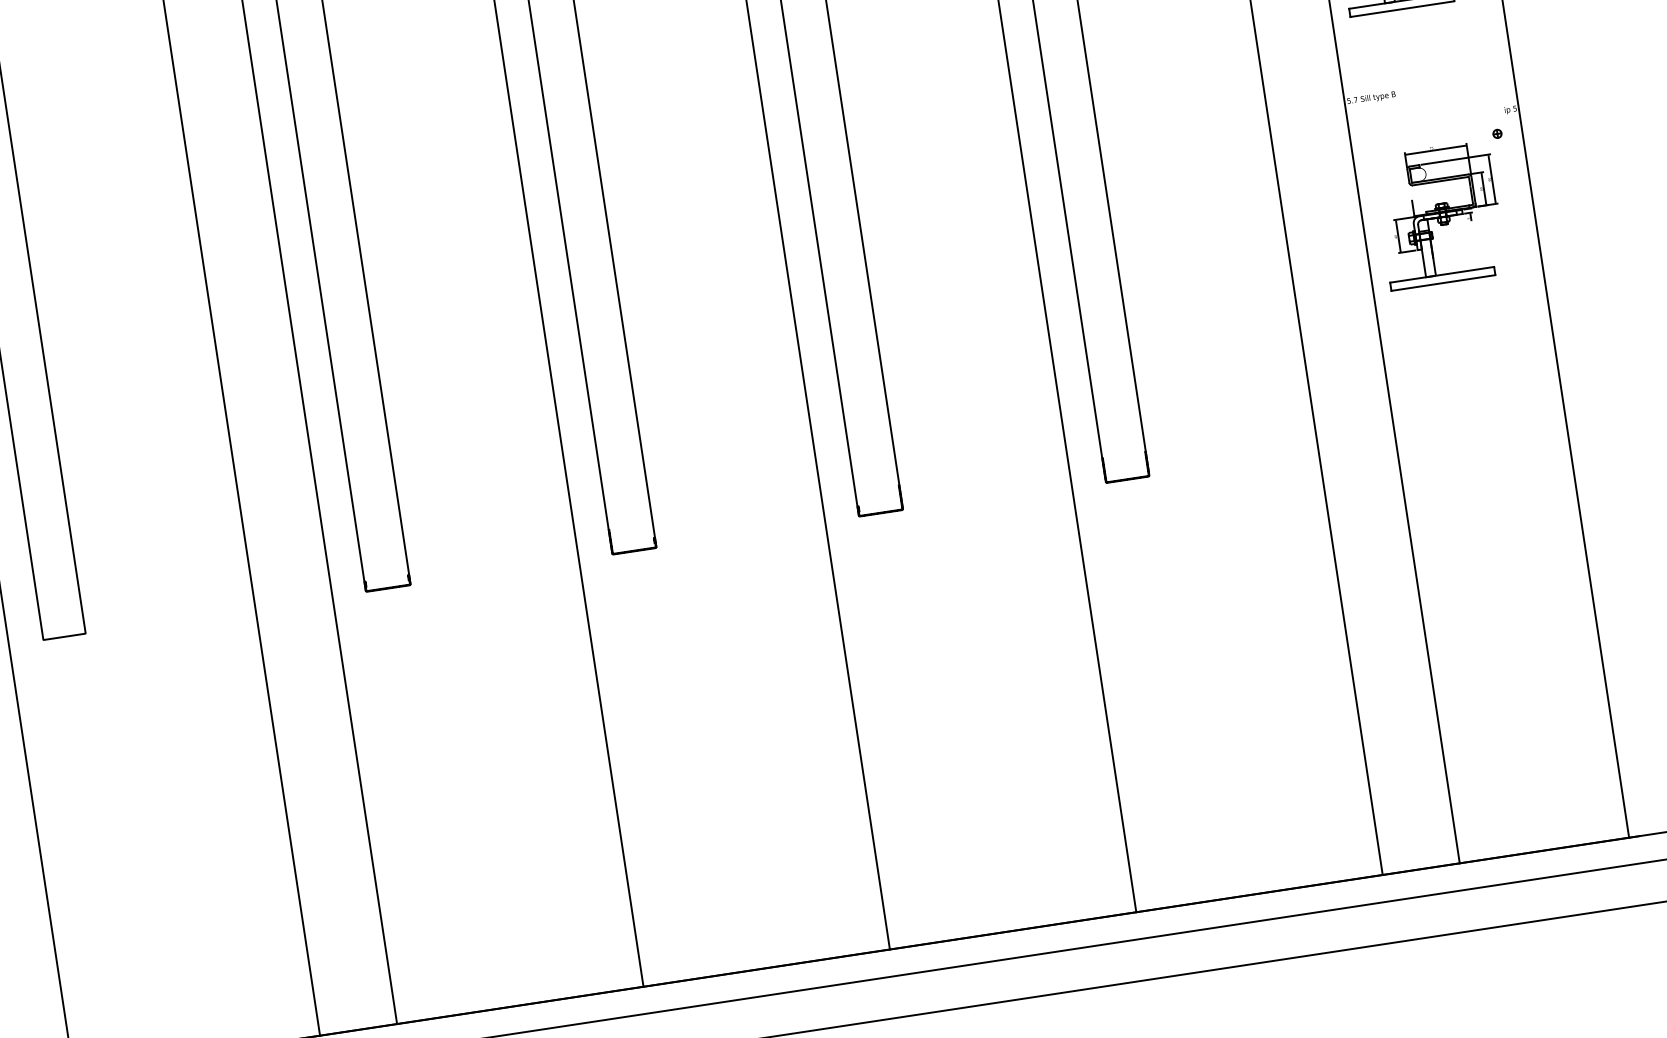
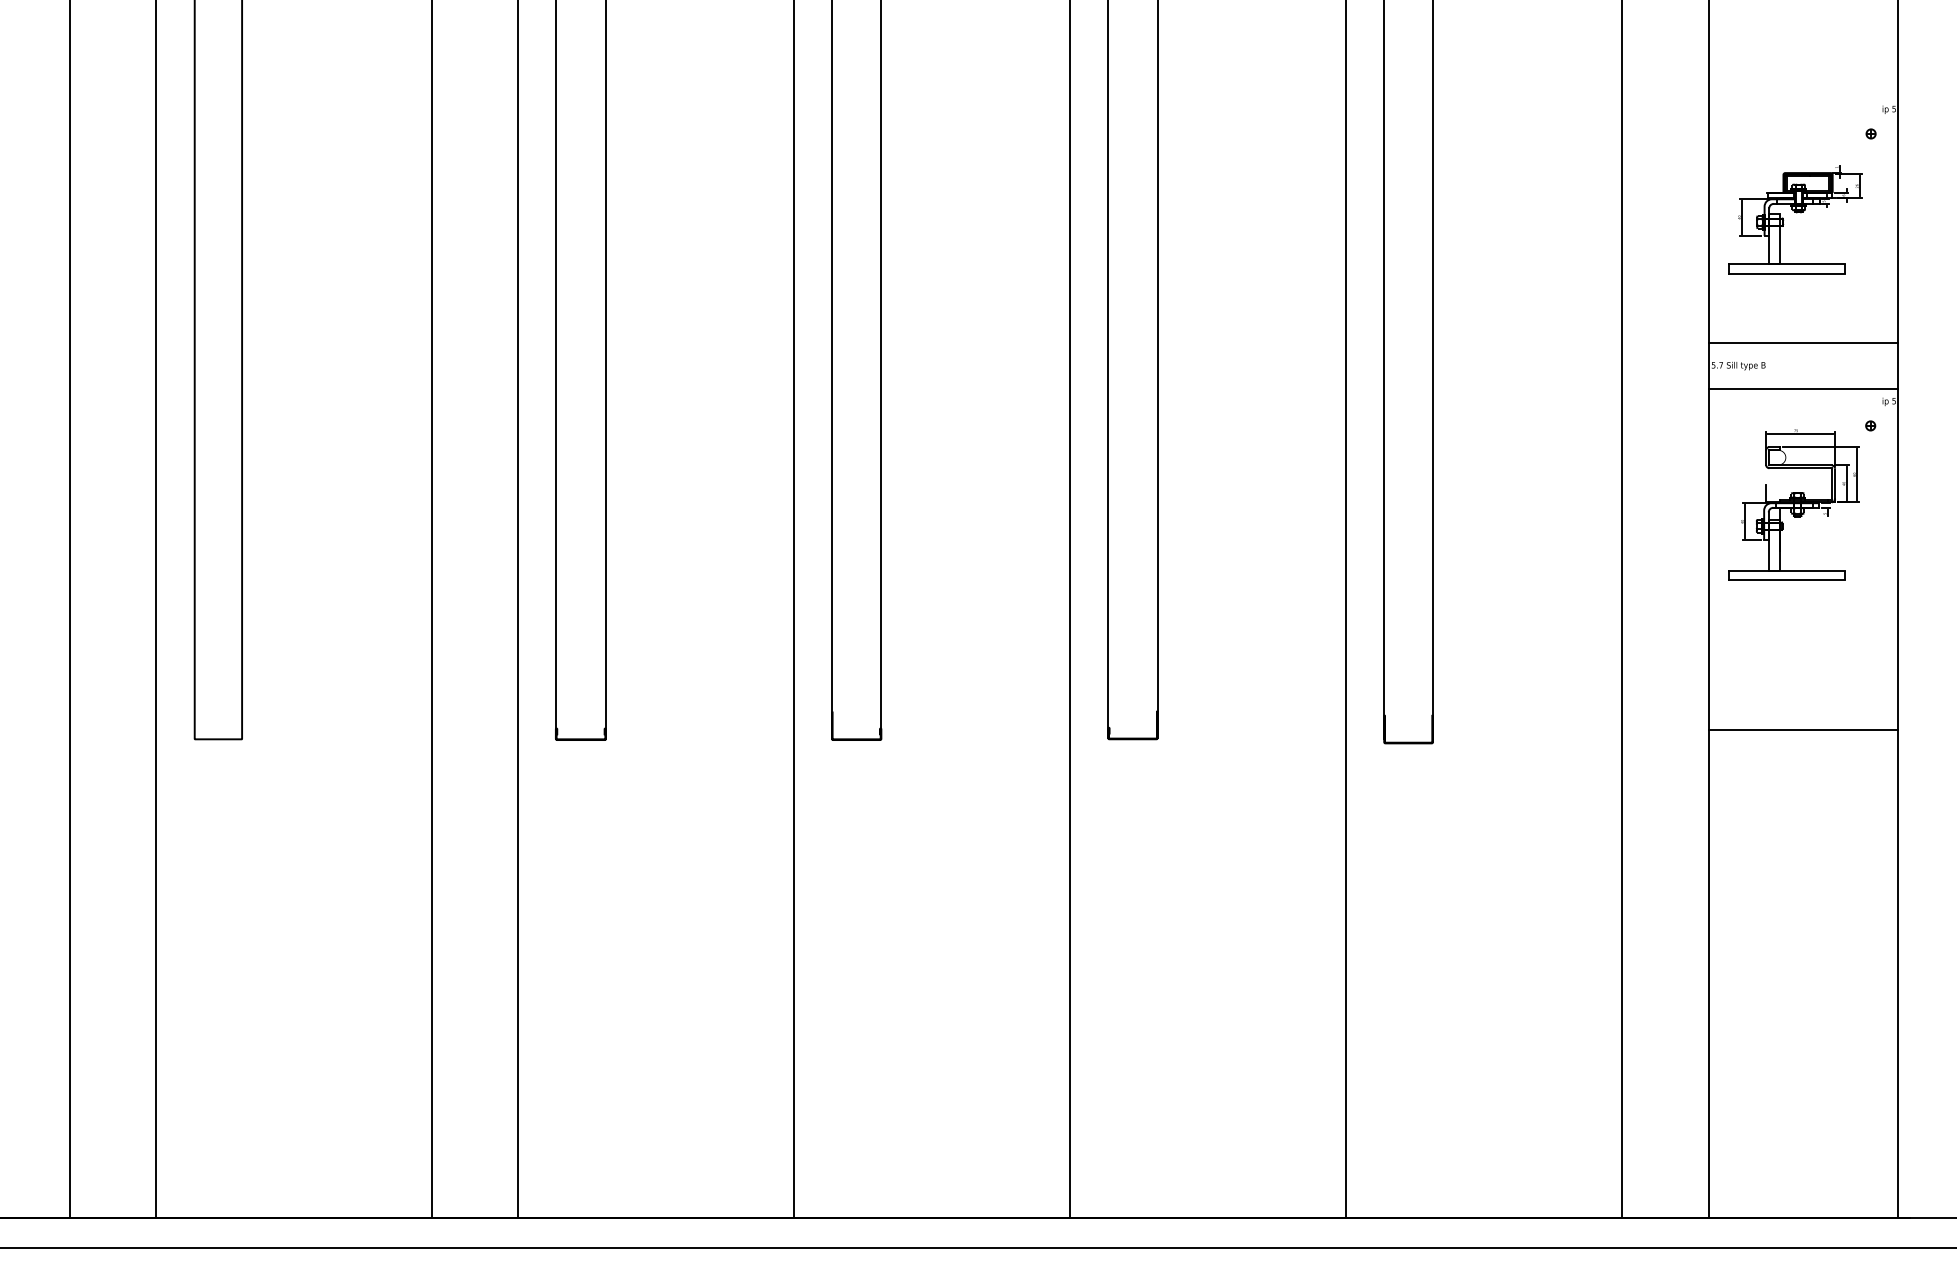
line: (1426, 69) -> (1803, 343), added
line: (1432, 110) -> (1803, 389), added
line: (1478, 414) -> (1803, 729), added

